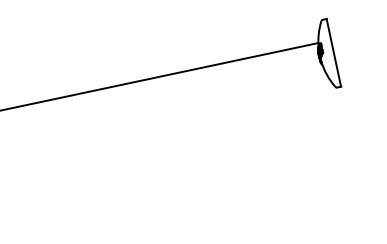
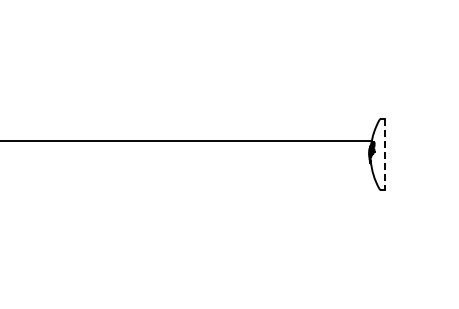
line: (334, 52) -> (385, 154), solid -> dashed

